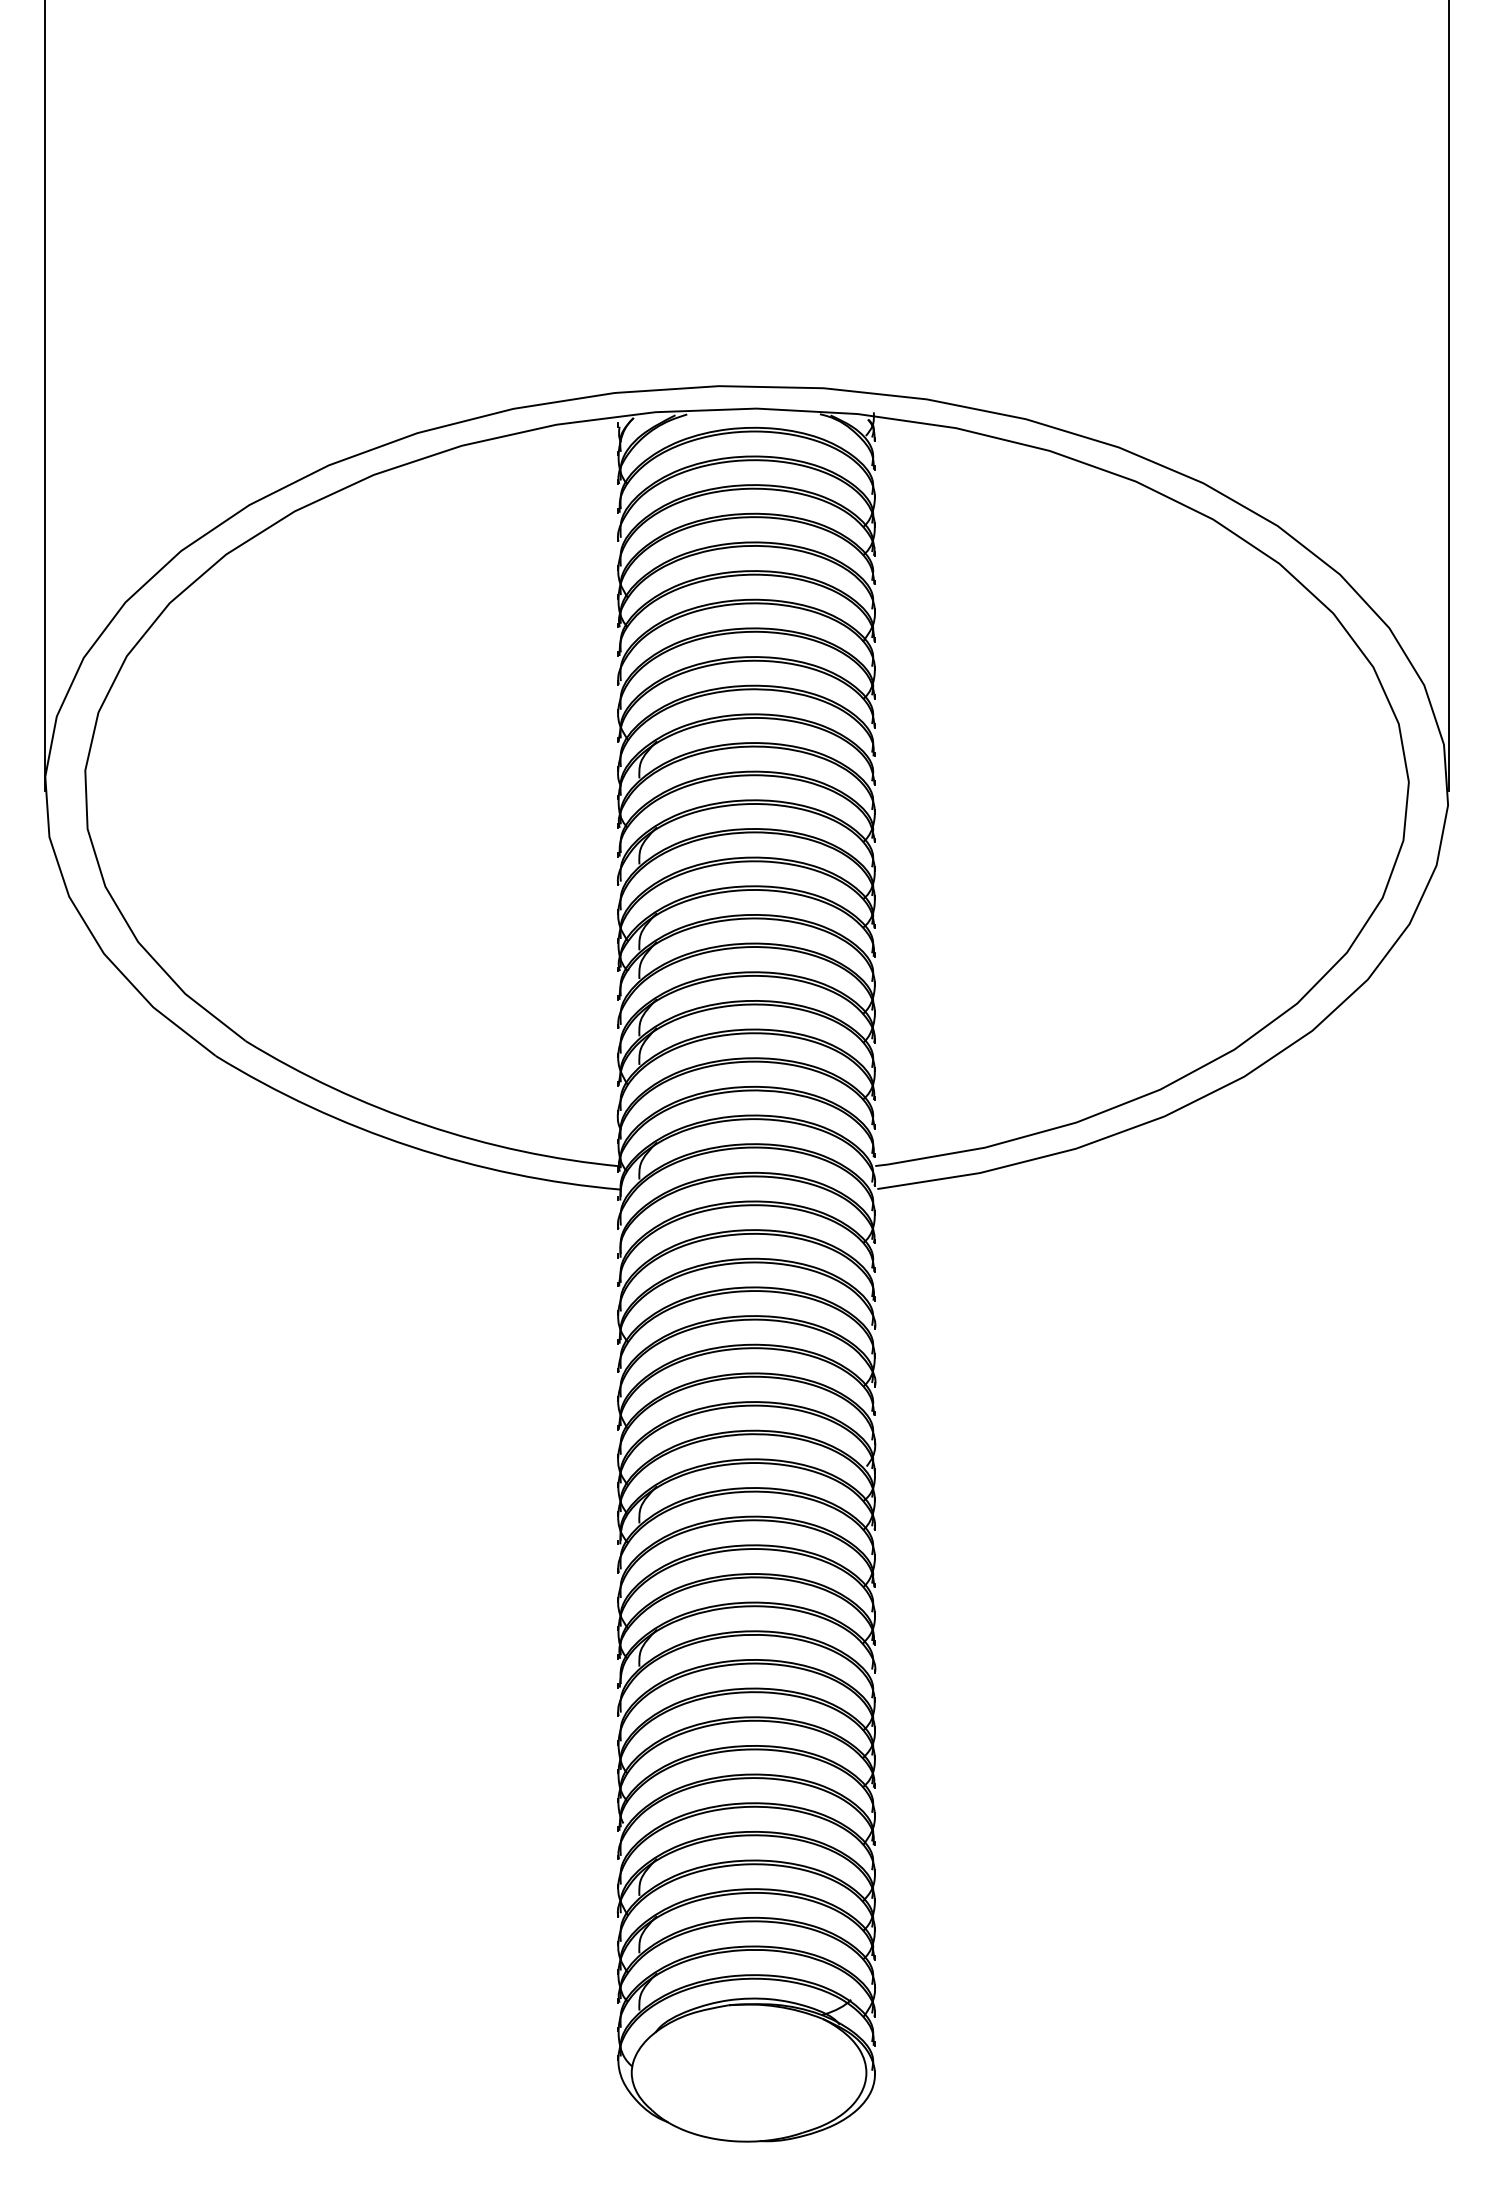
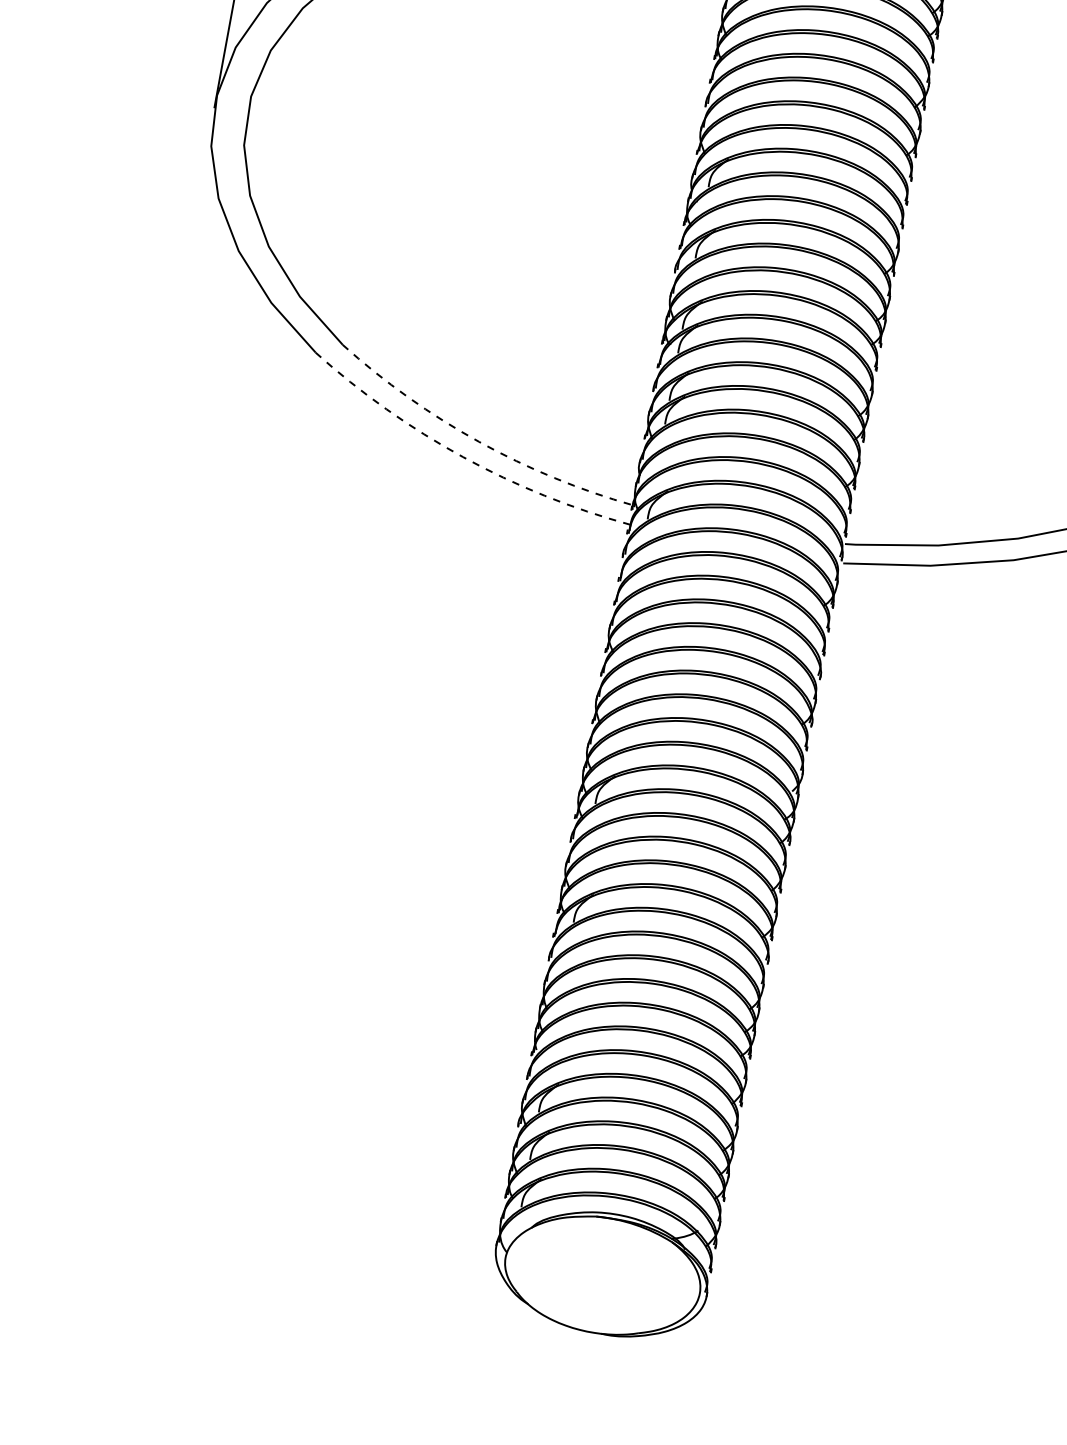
arc: (425, 1125) -> (478, 442), solid -> dashed
arc: (410, 1146) -> (463, 457), solid -> dashed

